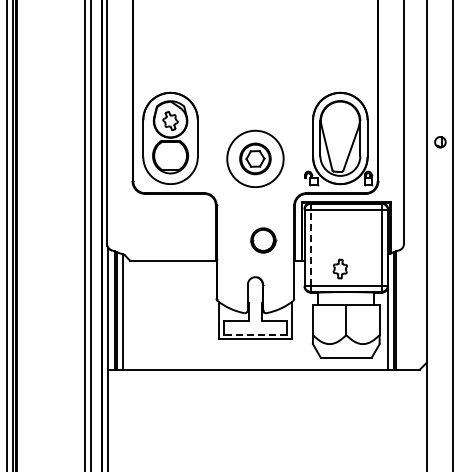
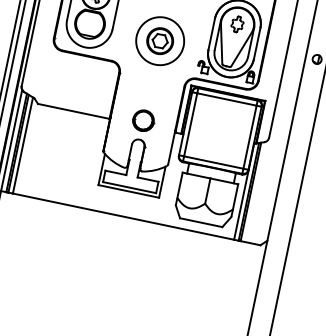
part: (263, 240) -> (143, 120), moved
line: (310, 247) -> (190, 124), dashed -> solid
part: (339, 268) -> (236, 23), moved
line: (255, 334) -> (129, 187), dashed -> solid

